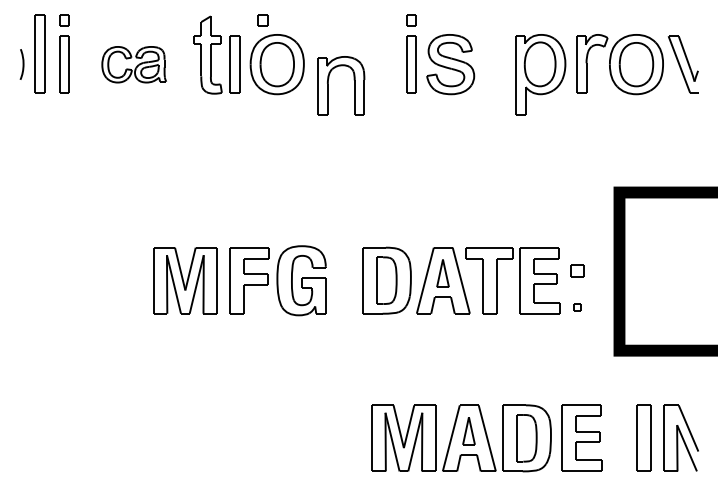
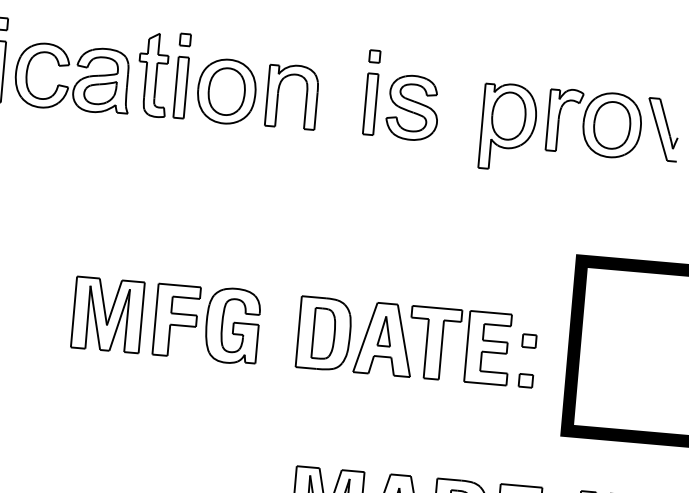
part: (262, 20) -> (185, 40), moved
part: (134, 64) -> (73, 78), size x1.67
part: (328, 85) -> (278, 95), moved
part: (577, 307) -> (526, 380), size x1.67

